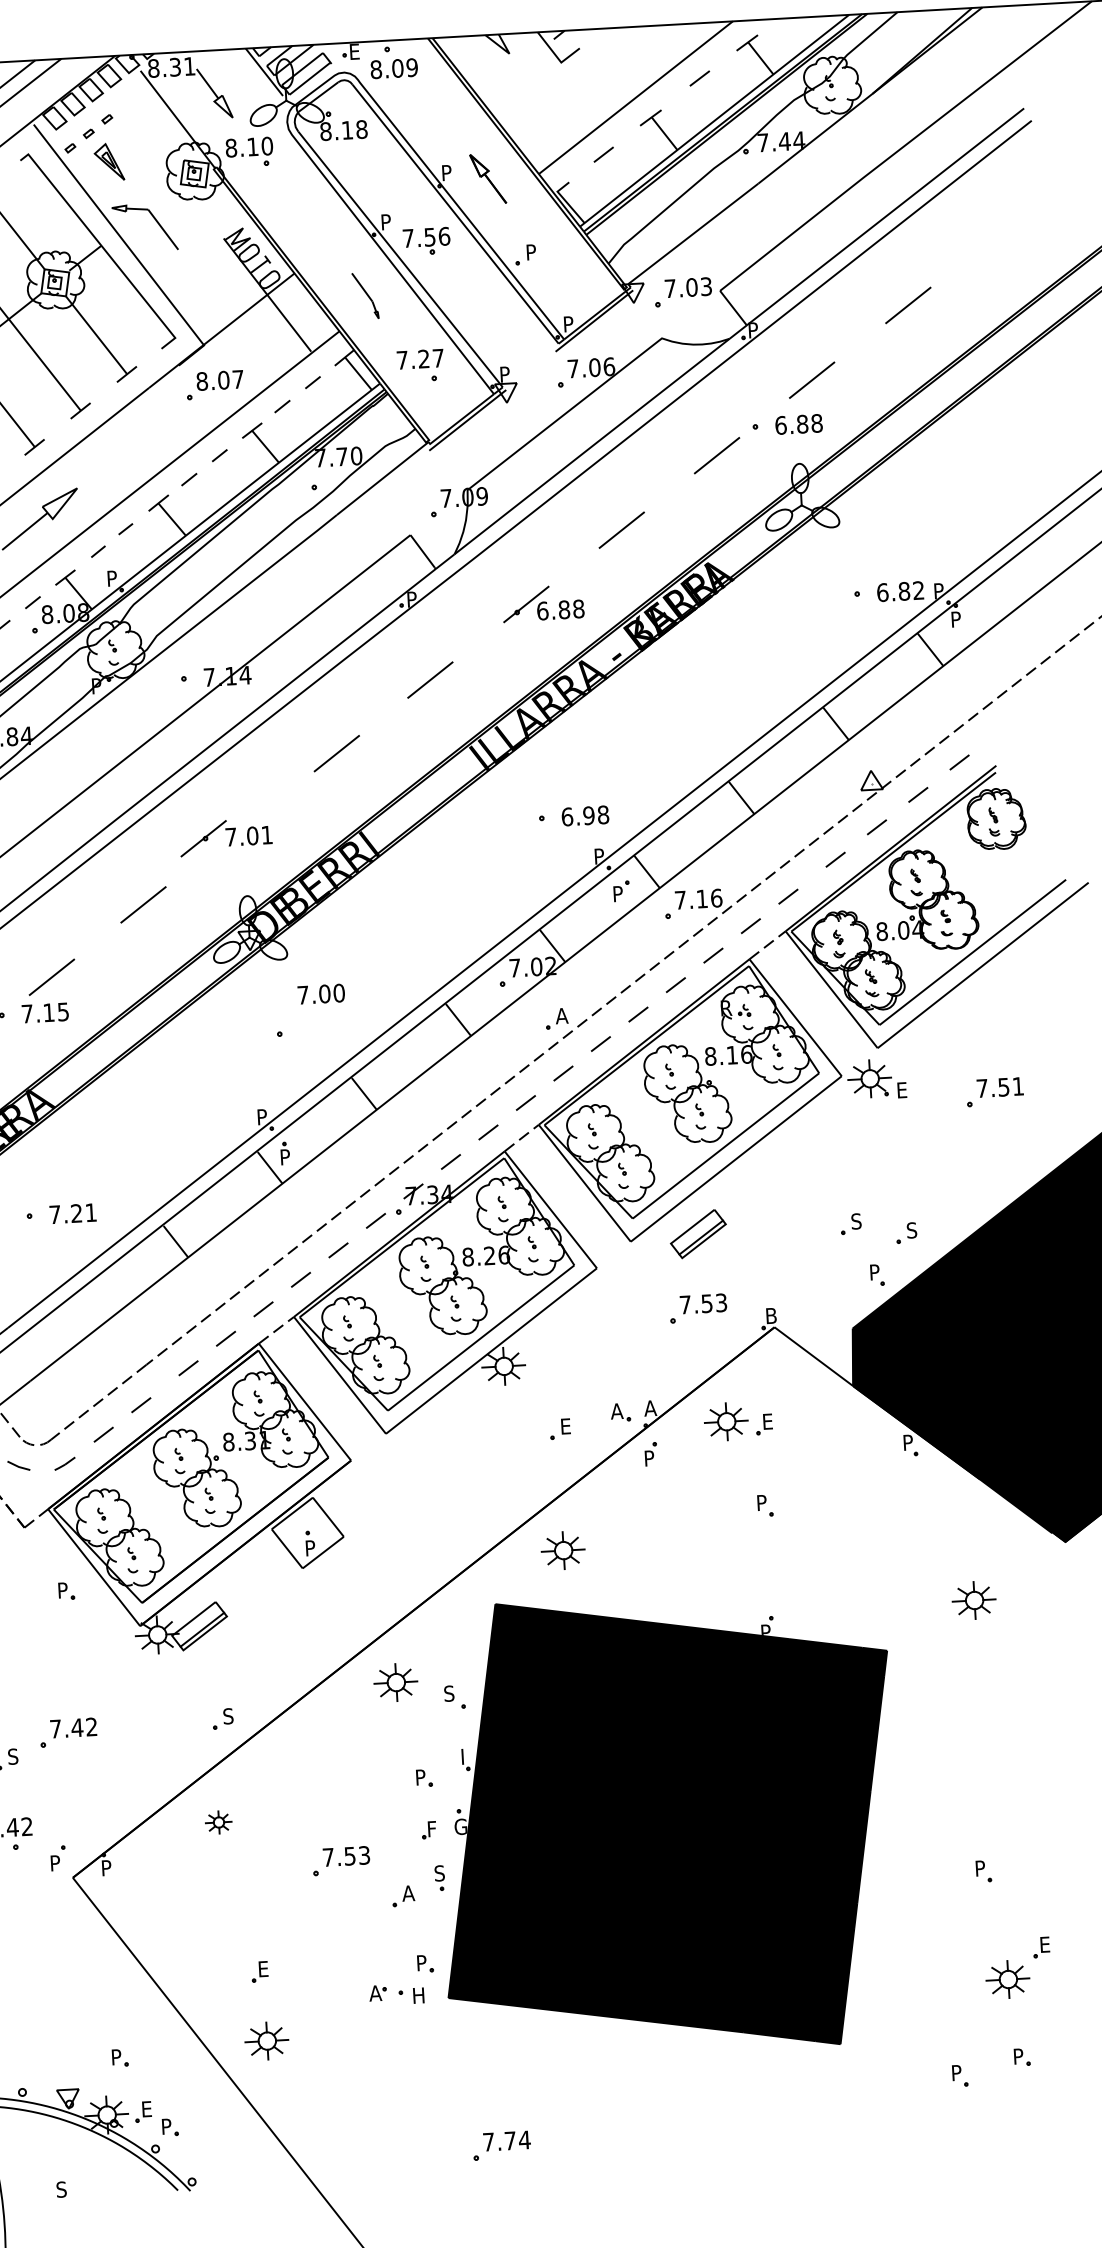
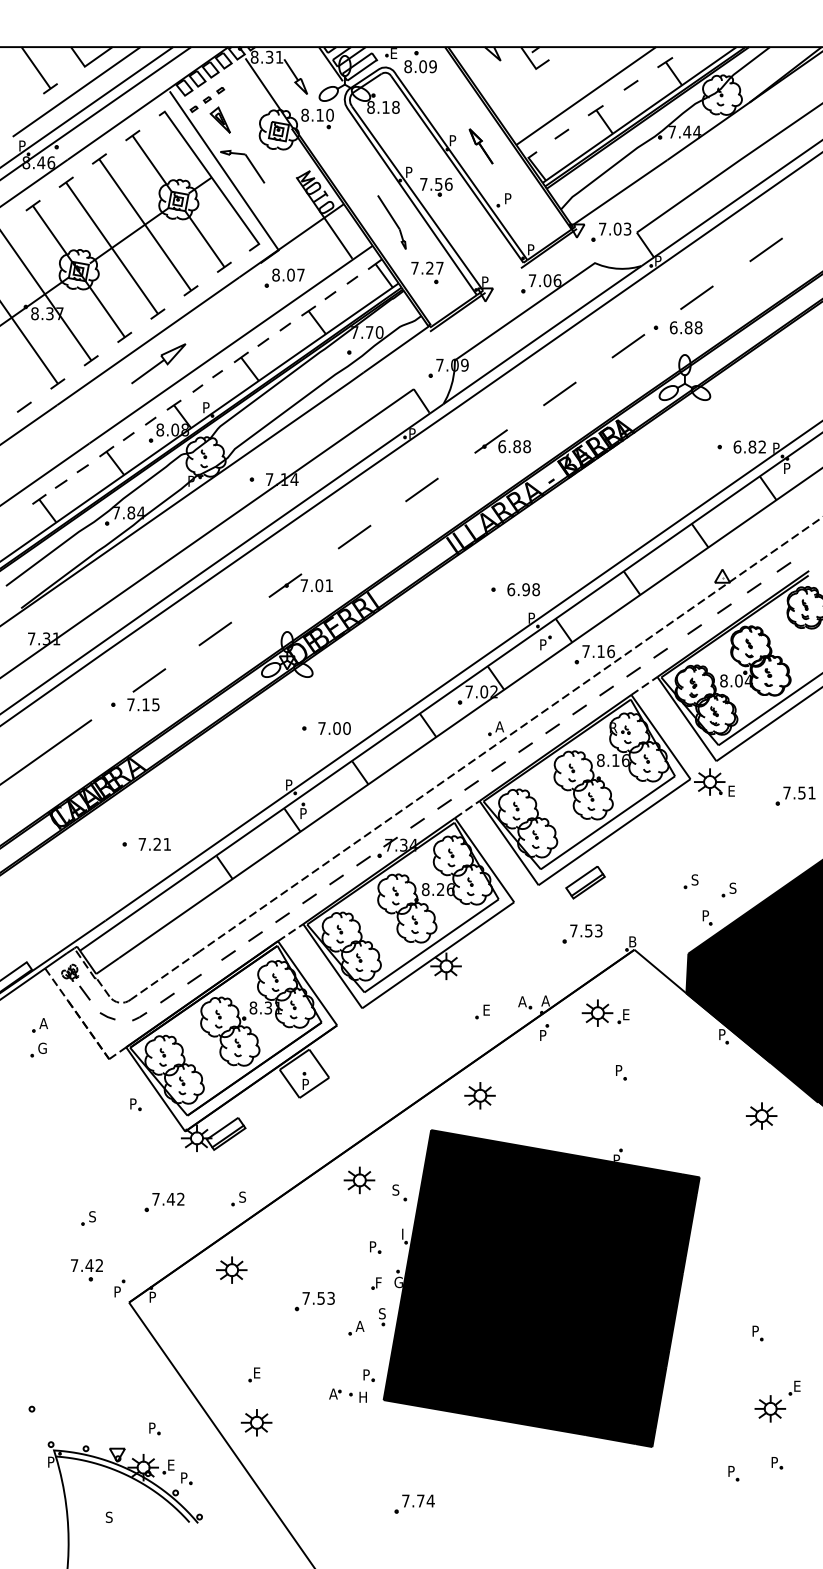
part: (364, 296) -> (391, 222), size x1.67
part: (225, 837) -> (300, 585), moved
text: (321, 994) -> (334, 728), moved
part: (973, 1599) -> (761, 1115), moved
part: (68, 1731) -> (164, 1201), moved
part: (218, 1821) -> (231, 1269), size x1.67

